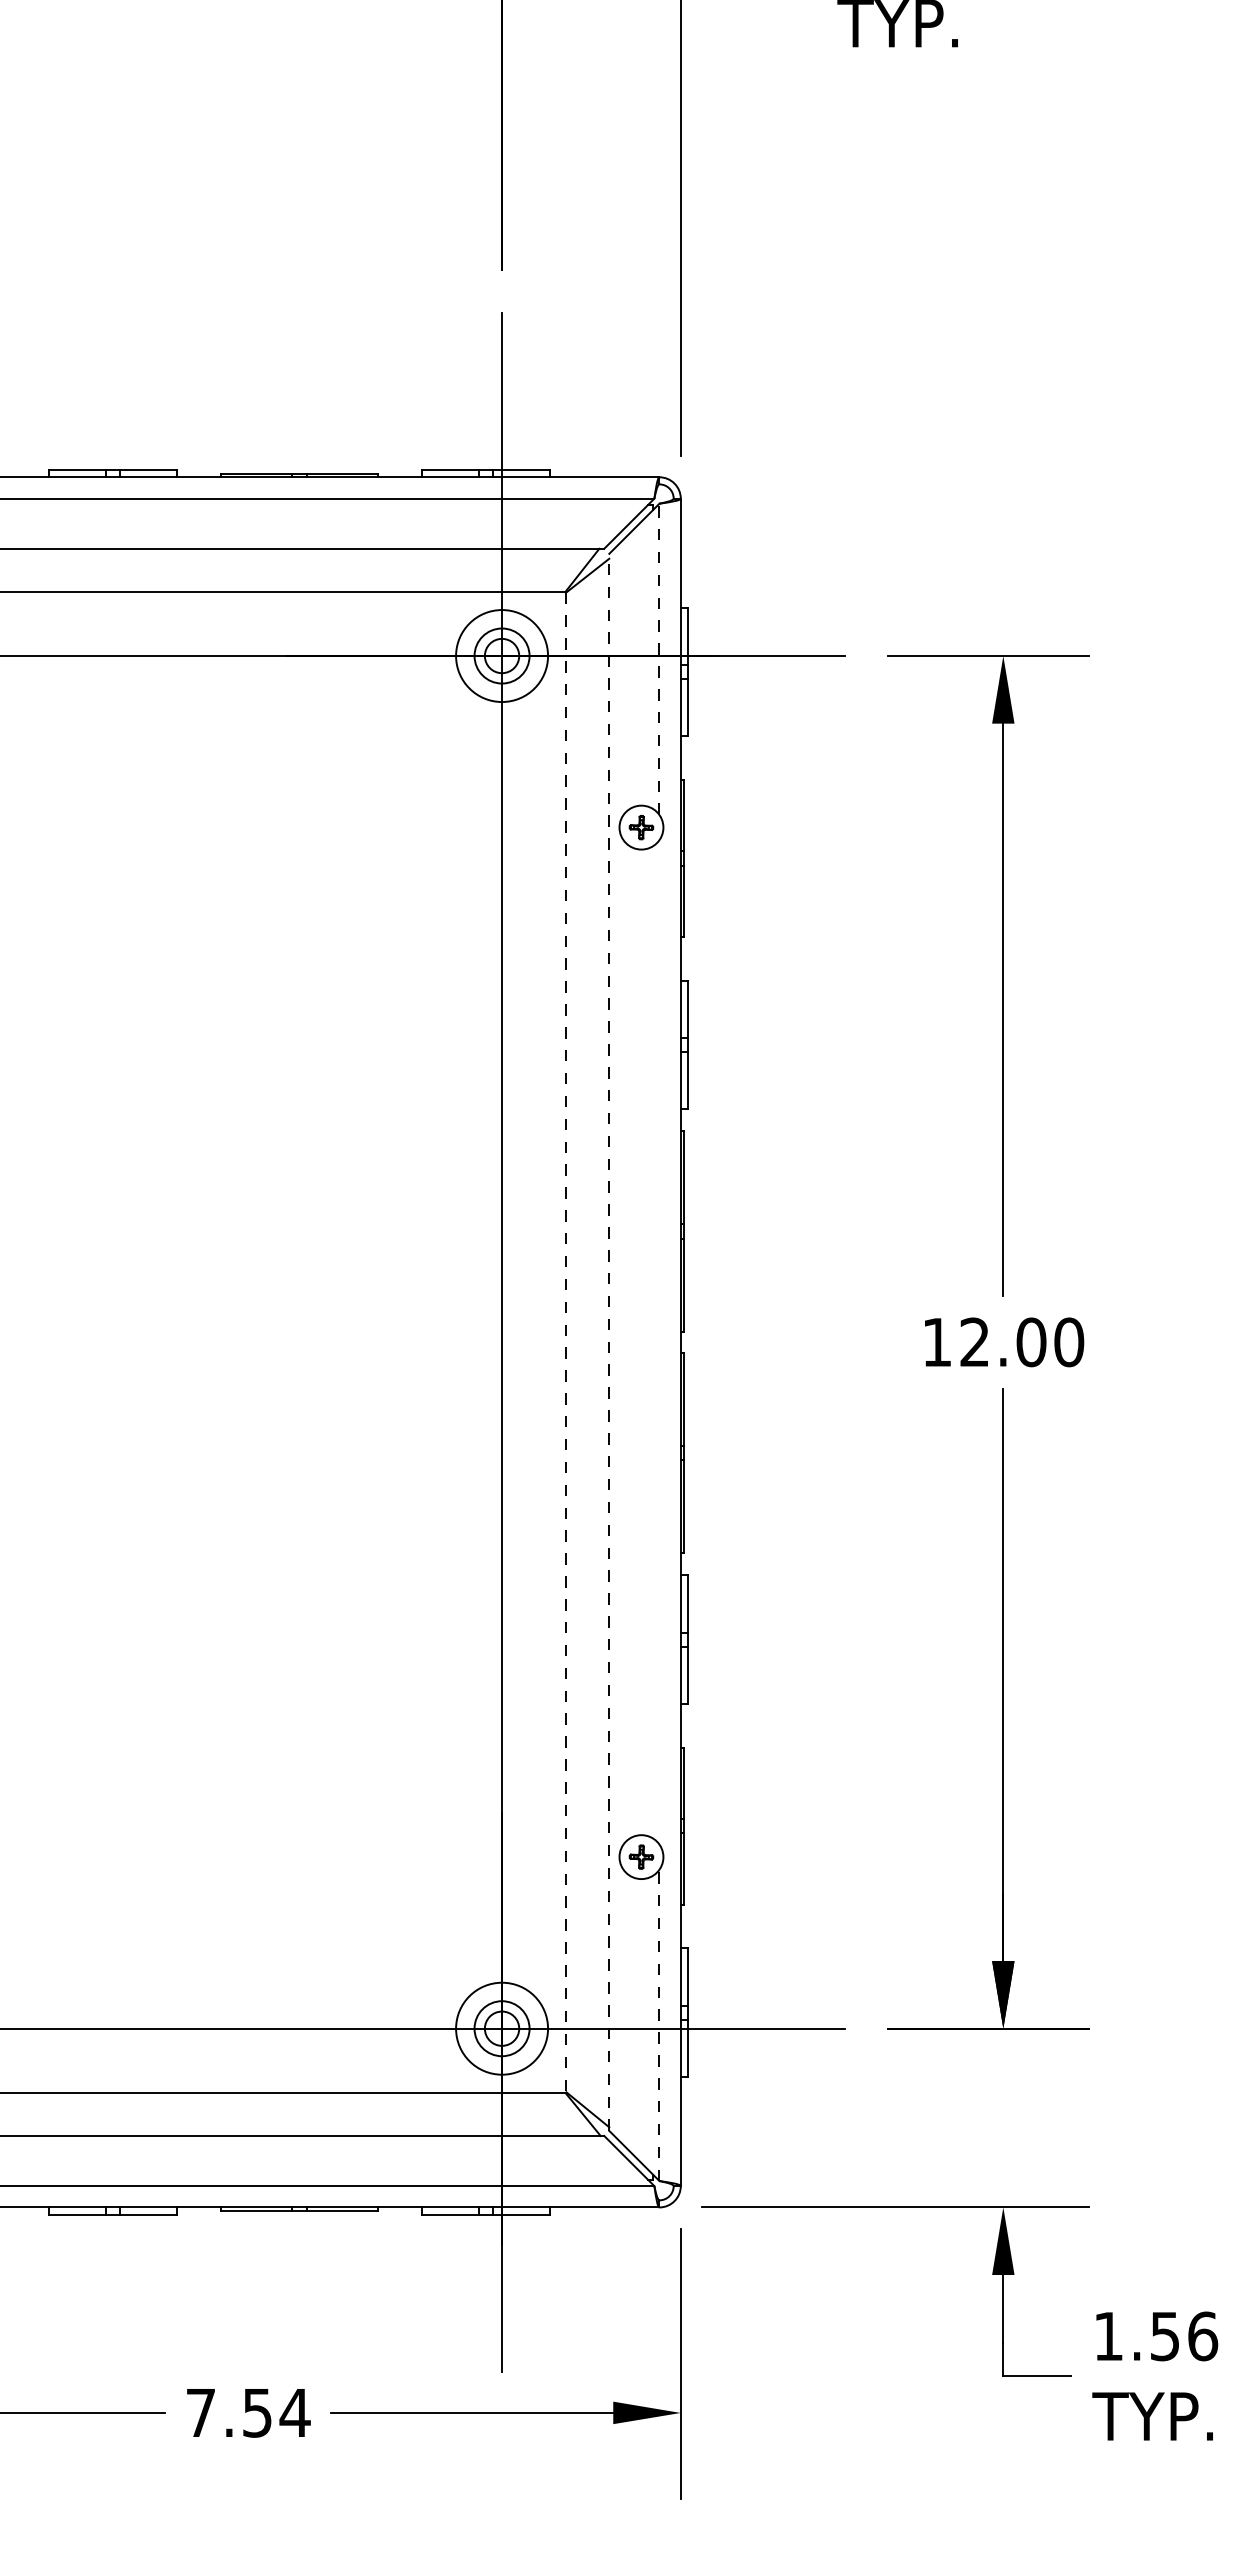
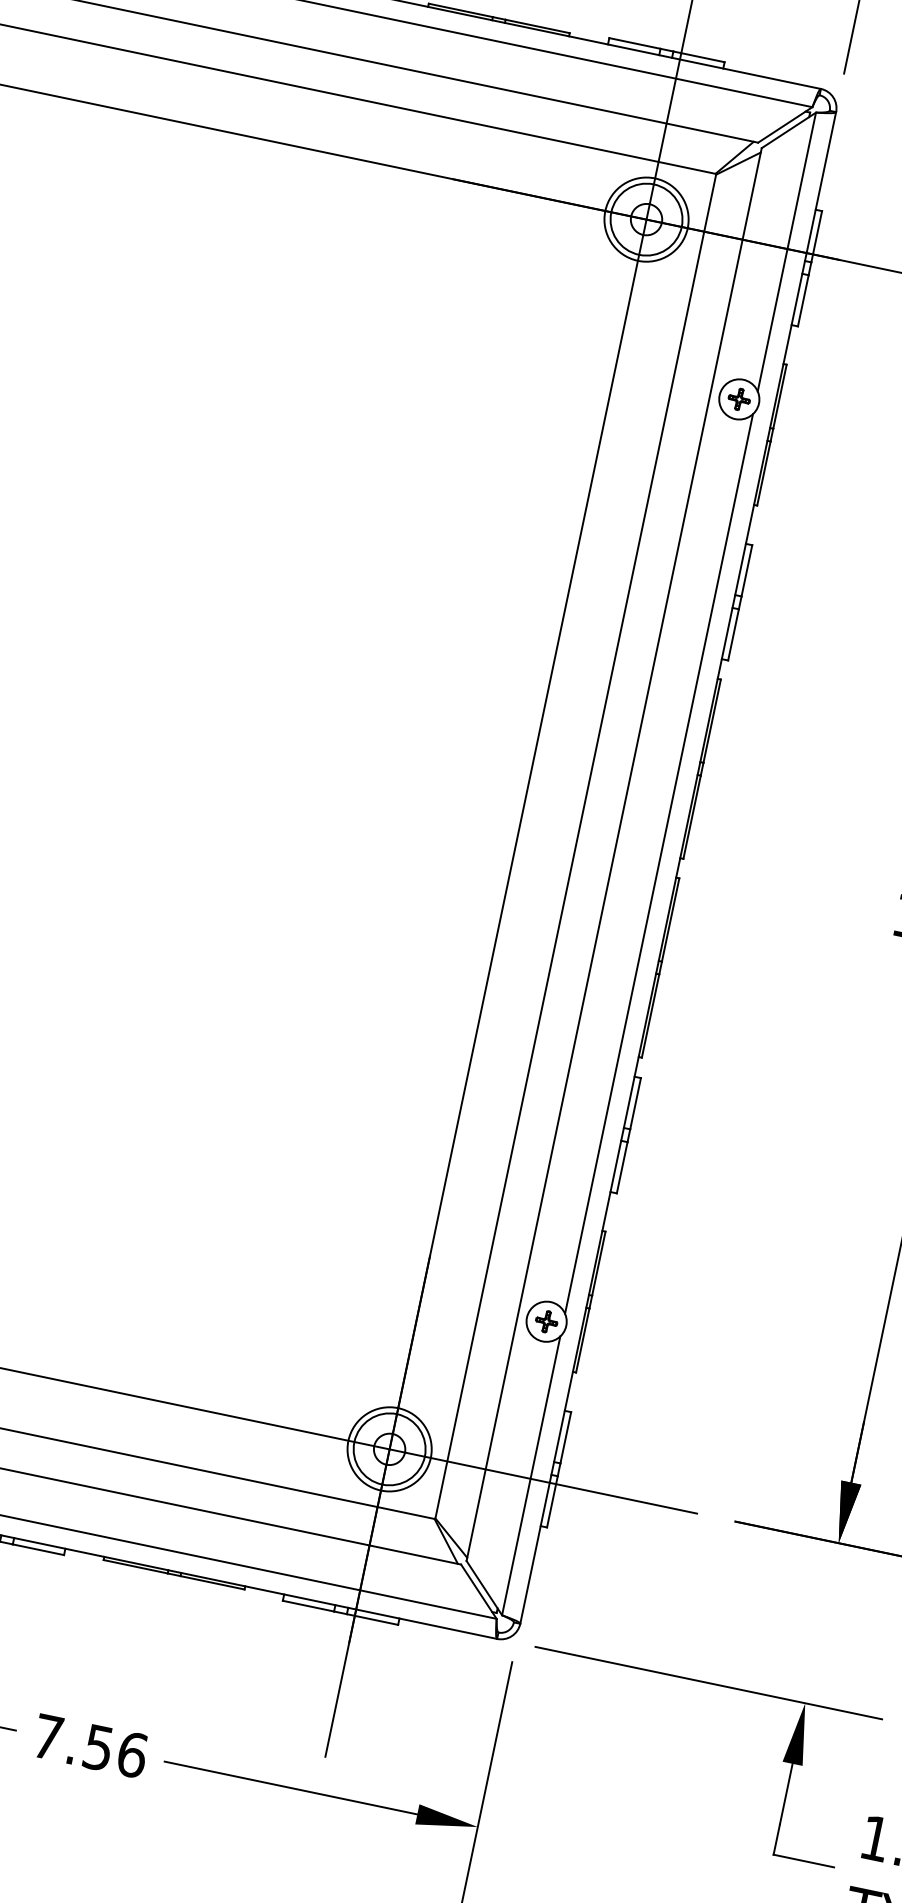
circle: (501, 655) -> (646, 219), size x1.43
line: (659, 659) -> (786, 252), dashed -> solid
line: (566, 1342) -> (575, 846), dashed -> solid
line: (609, 1342) -> (614, 854), dashed -> solid
line: (659, 1342) -> (659, 864), added
line: (659, 2025) -> (531, 1475), dashed -> solid
circle: (501, 2028) -> (389, 1449), size x1.43
text: (294, 2412) -> (131, 1754), 7.54 -> 7.56

